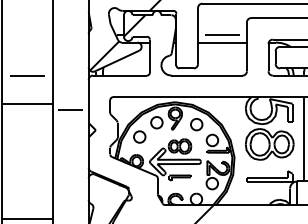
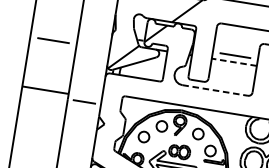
line: (222, 42) -> (234, 62), solid -> dashed
line: (27, 75) -> (53, 40), moved
line: (207, 75) -> (215, 90), solid -> dashed

